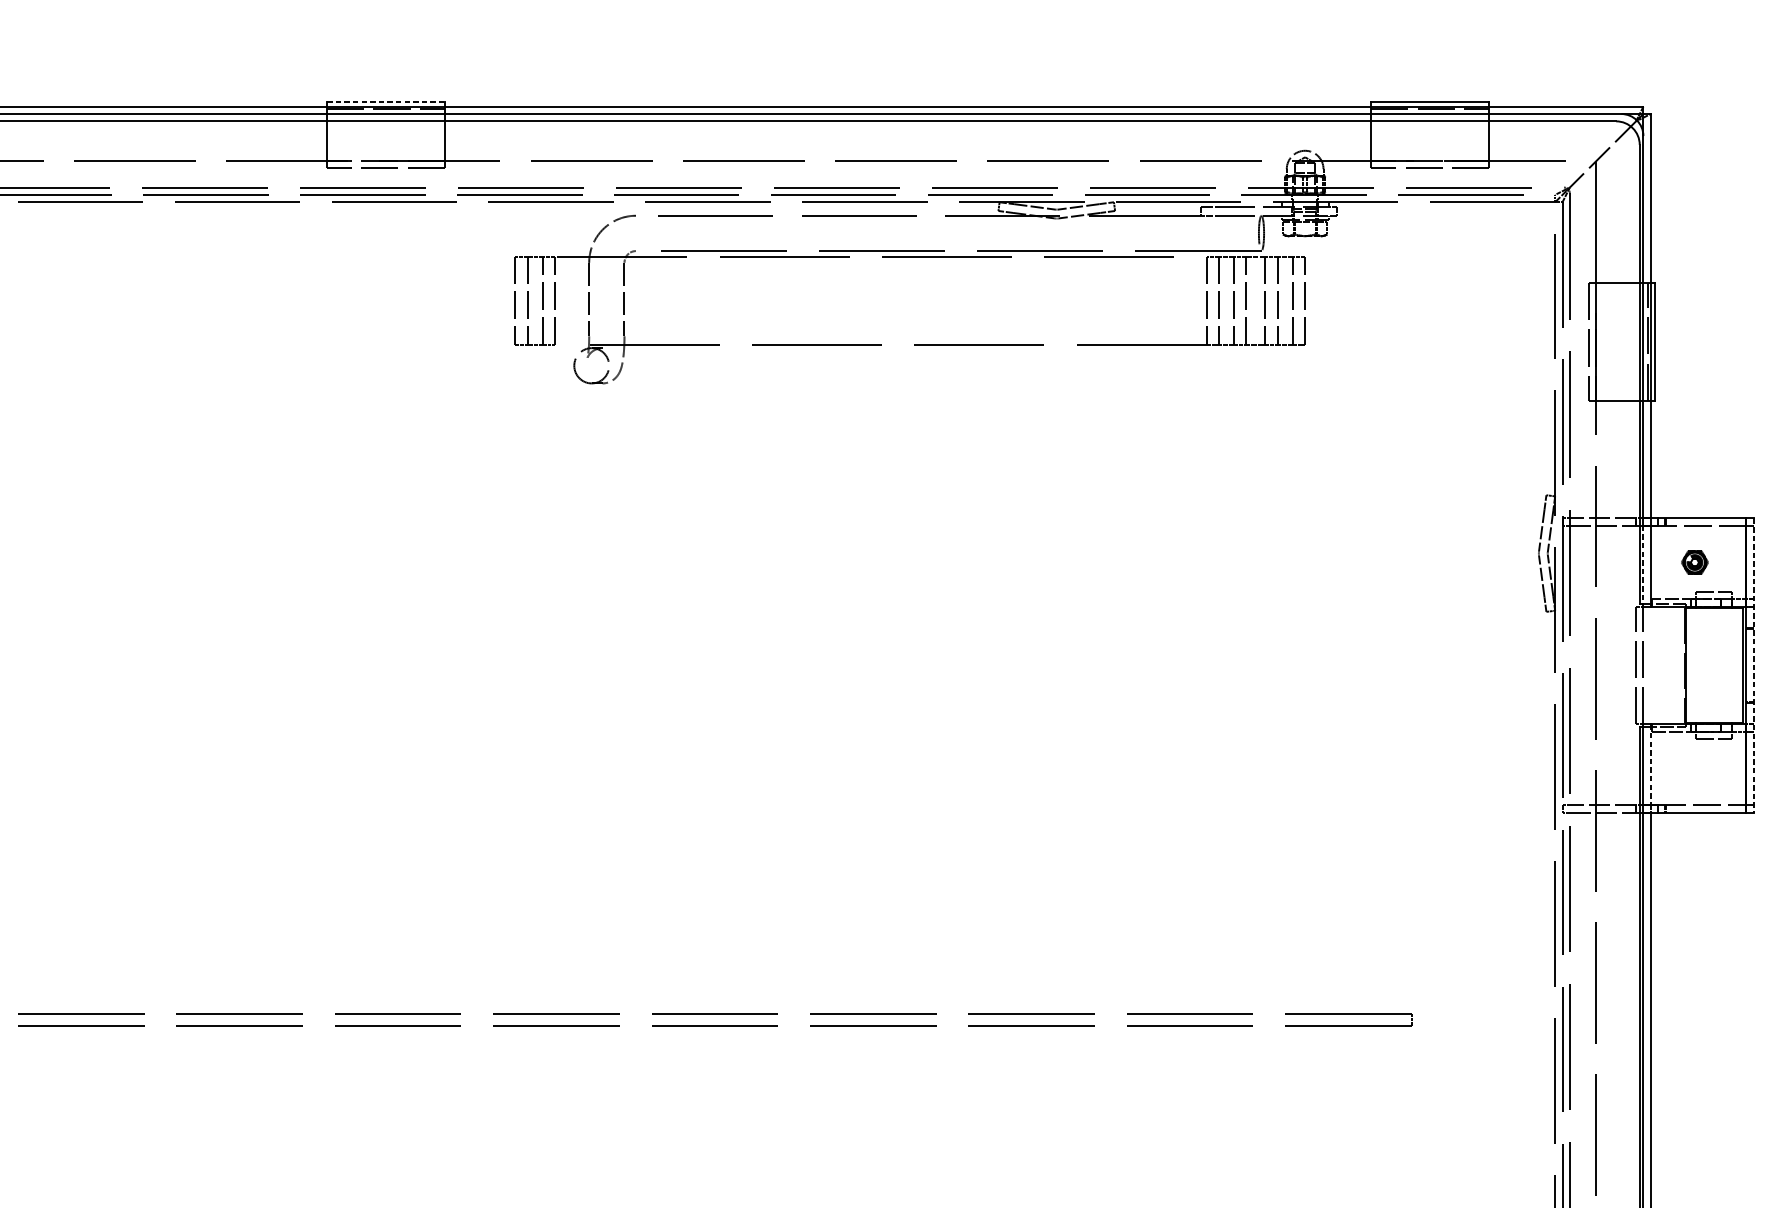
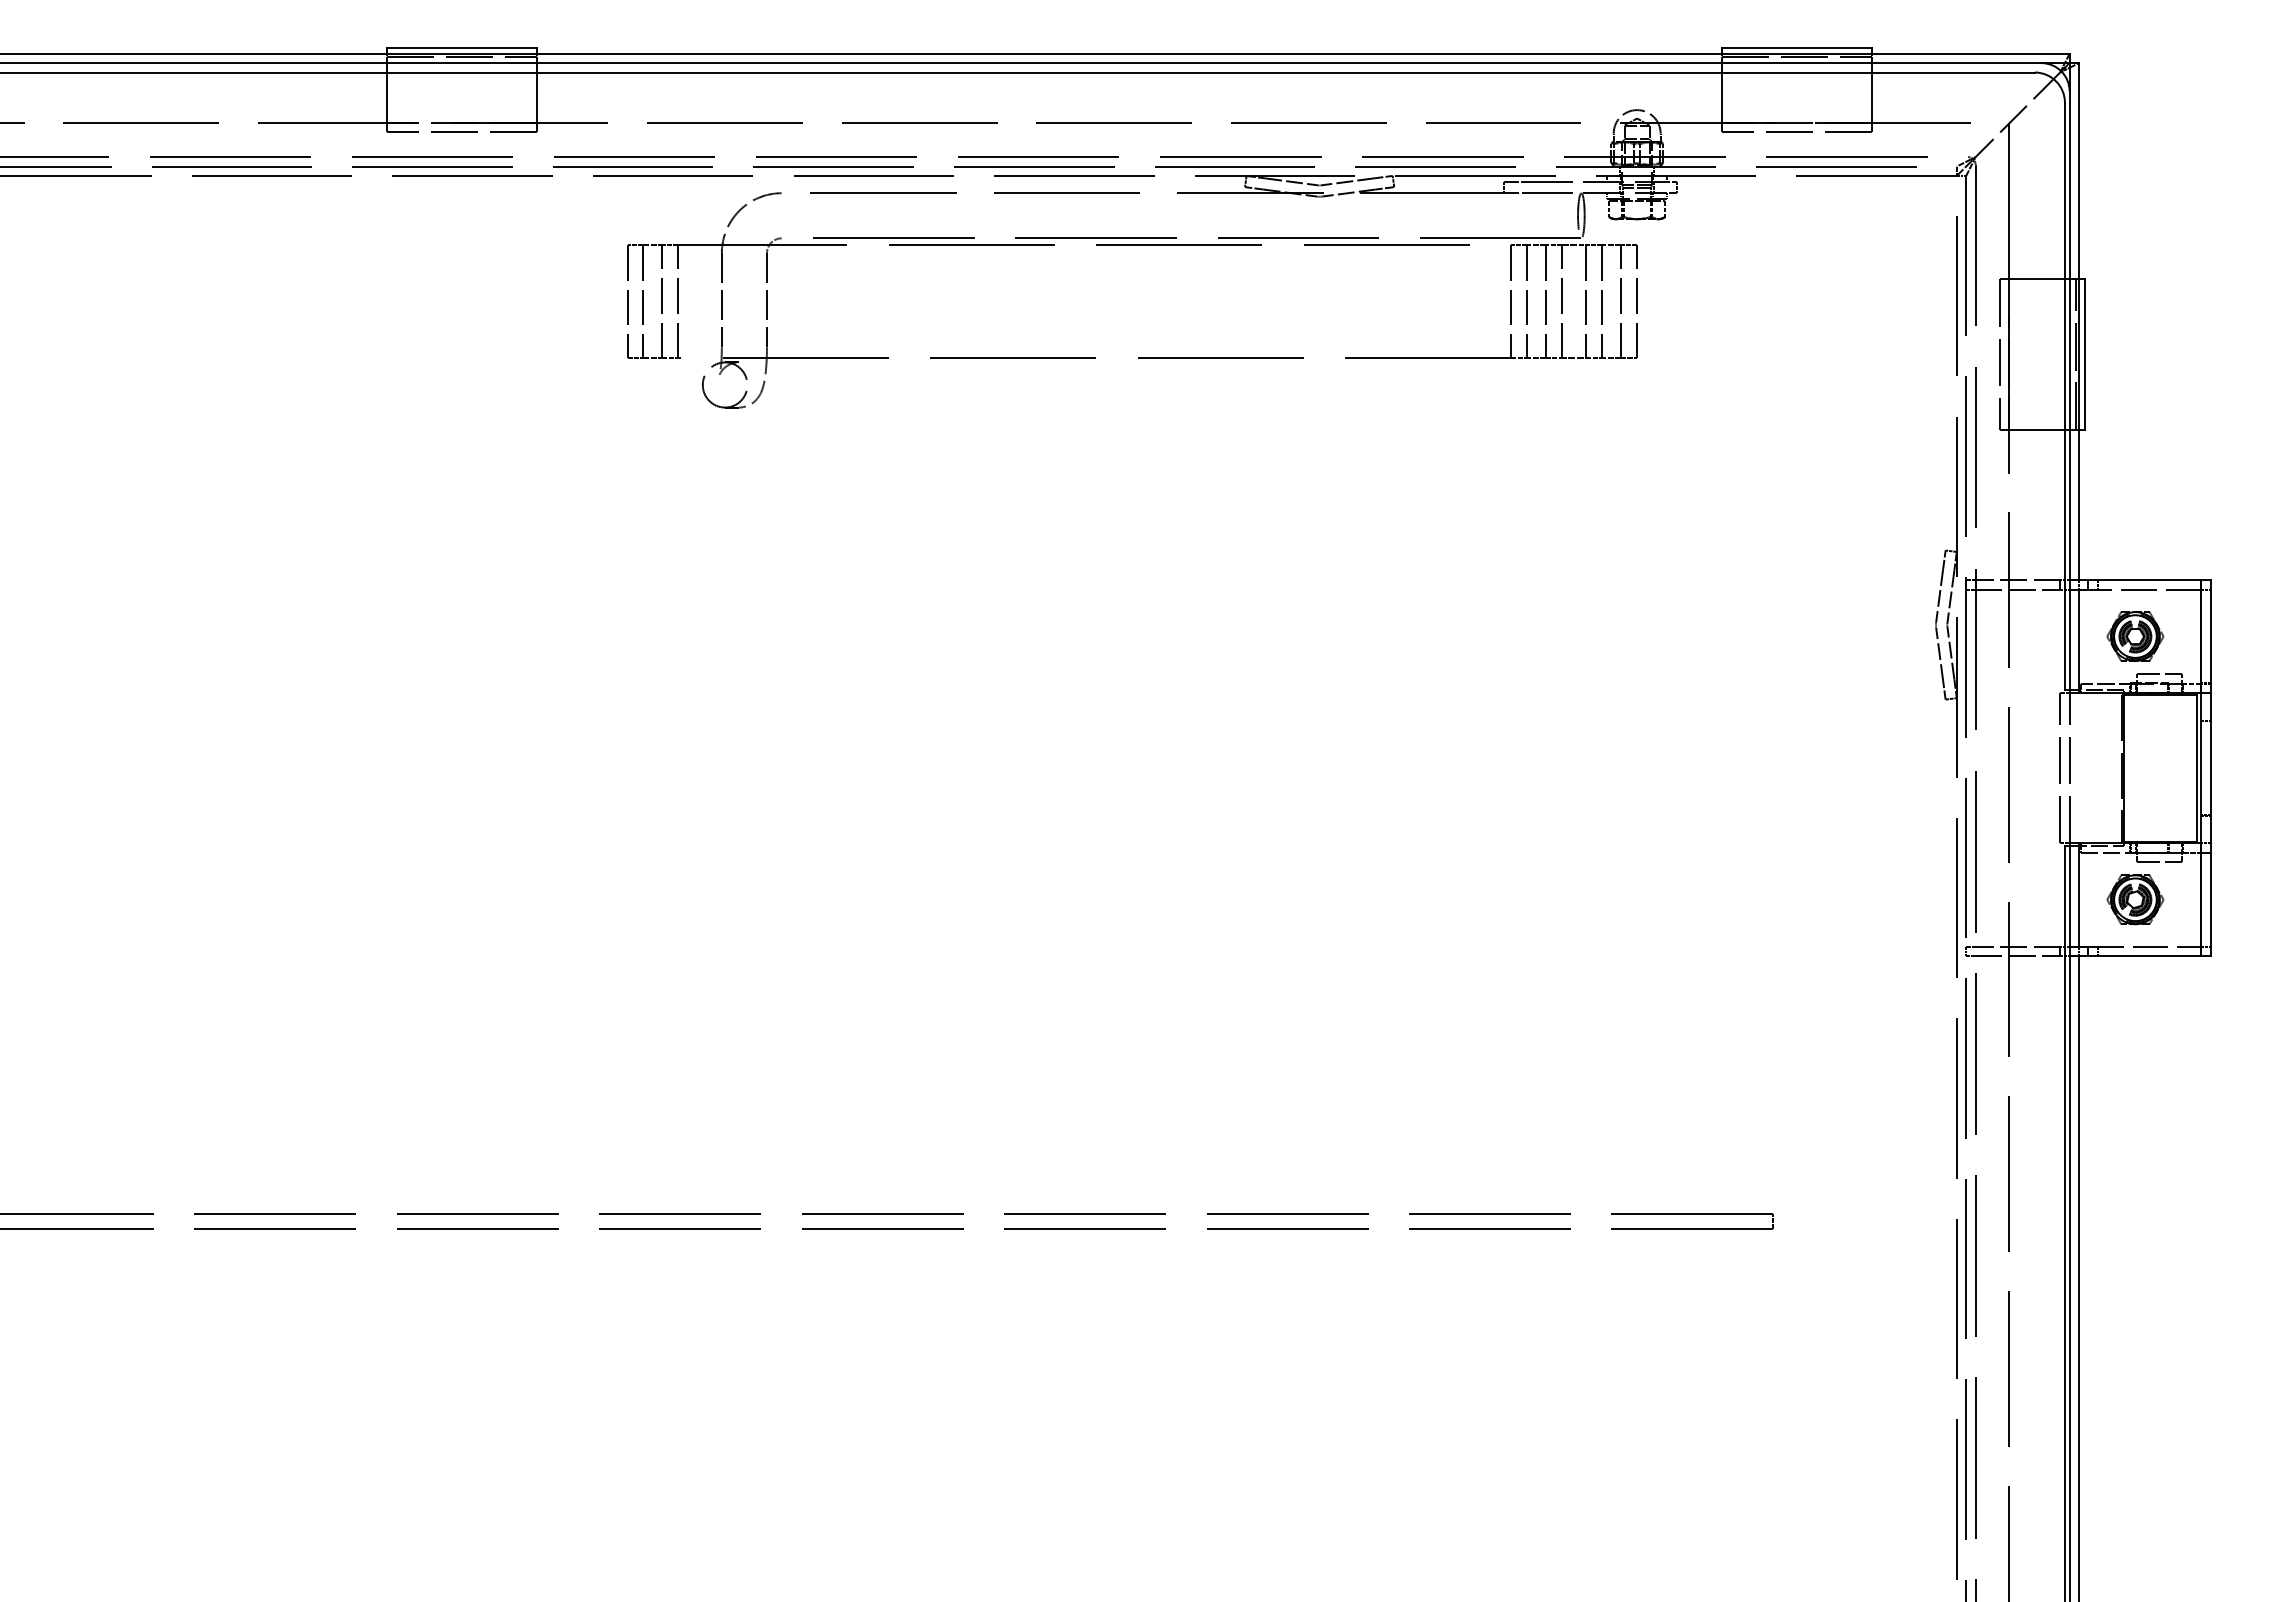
line: (386, 101) -> (462, 47), dashed -> solid
part: (1694, 562) -> (2135, 636), size x1.67
line: (1643, 566) -> (2069, 641), dashed -> solid
line: (1753, 665) -> (2210, 768), dashed -> solid
line: (1651, 765) -> (2079, 895), dashed -> solid
part: (1694, 768) -> (2135, 899), added

